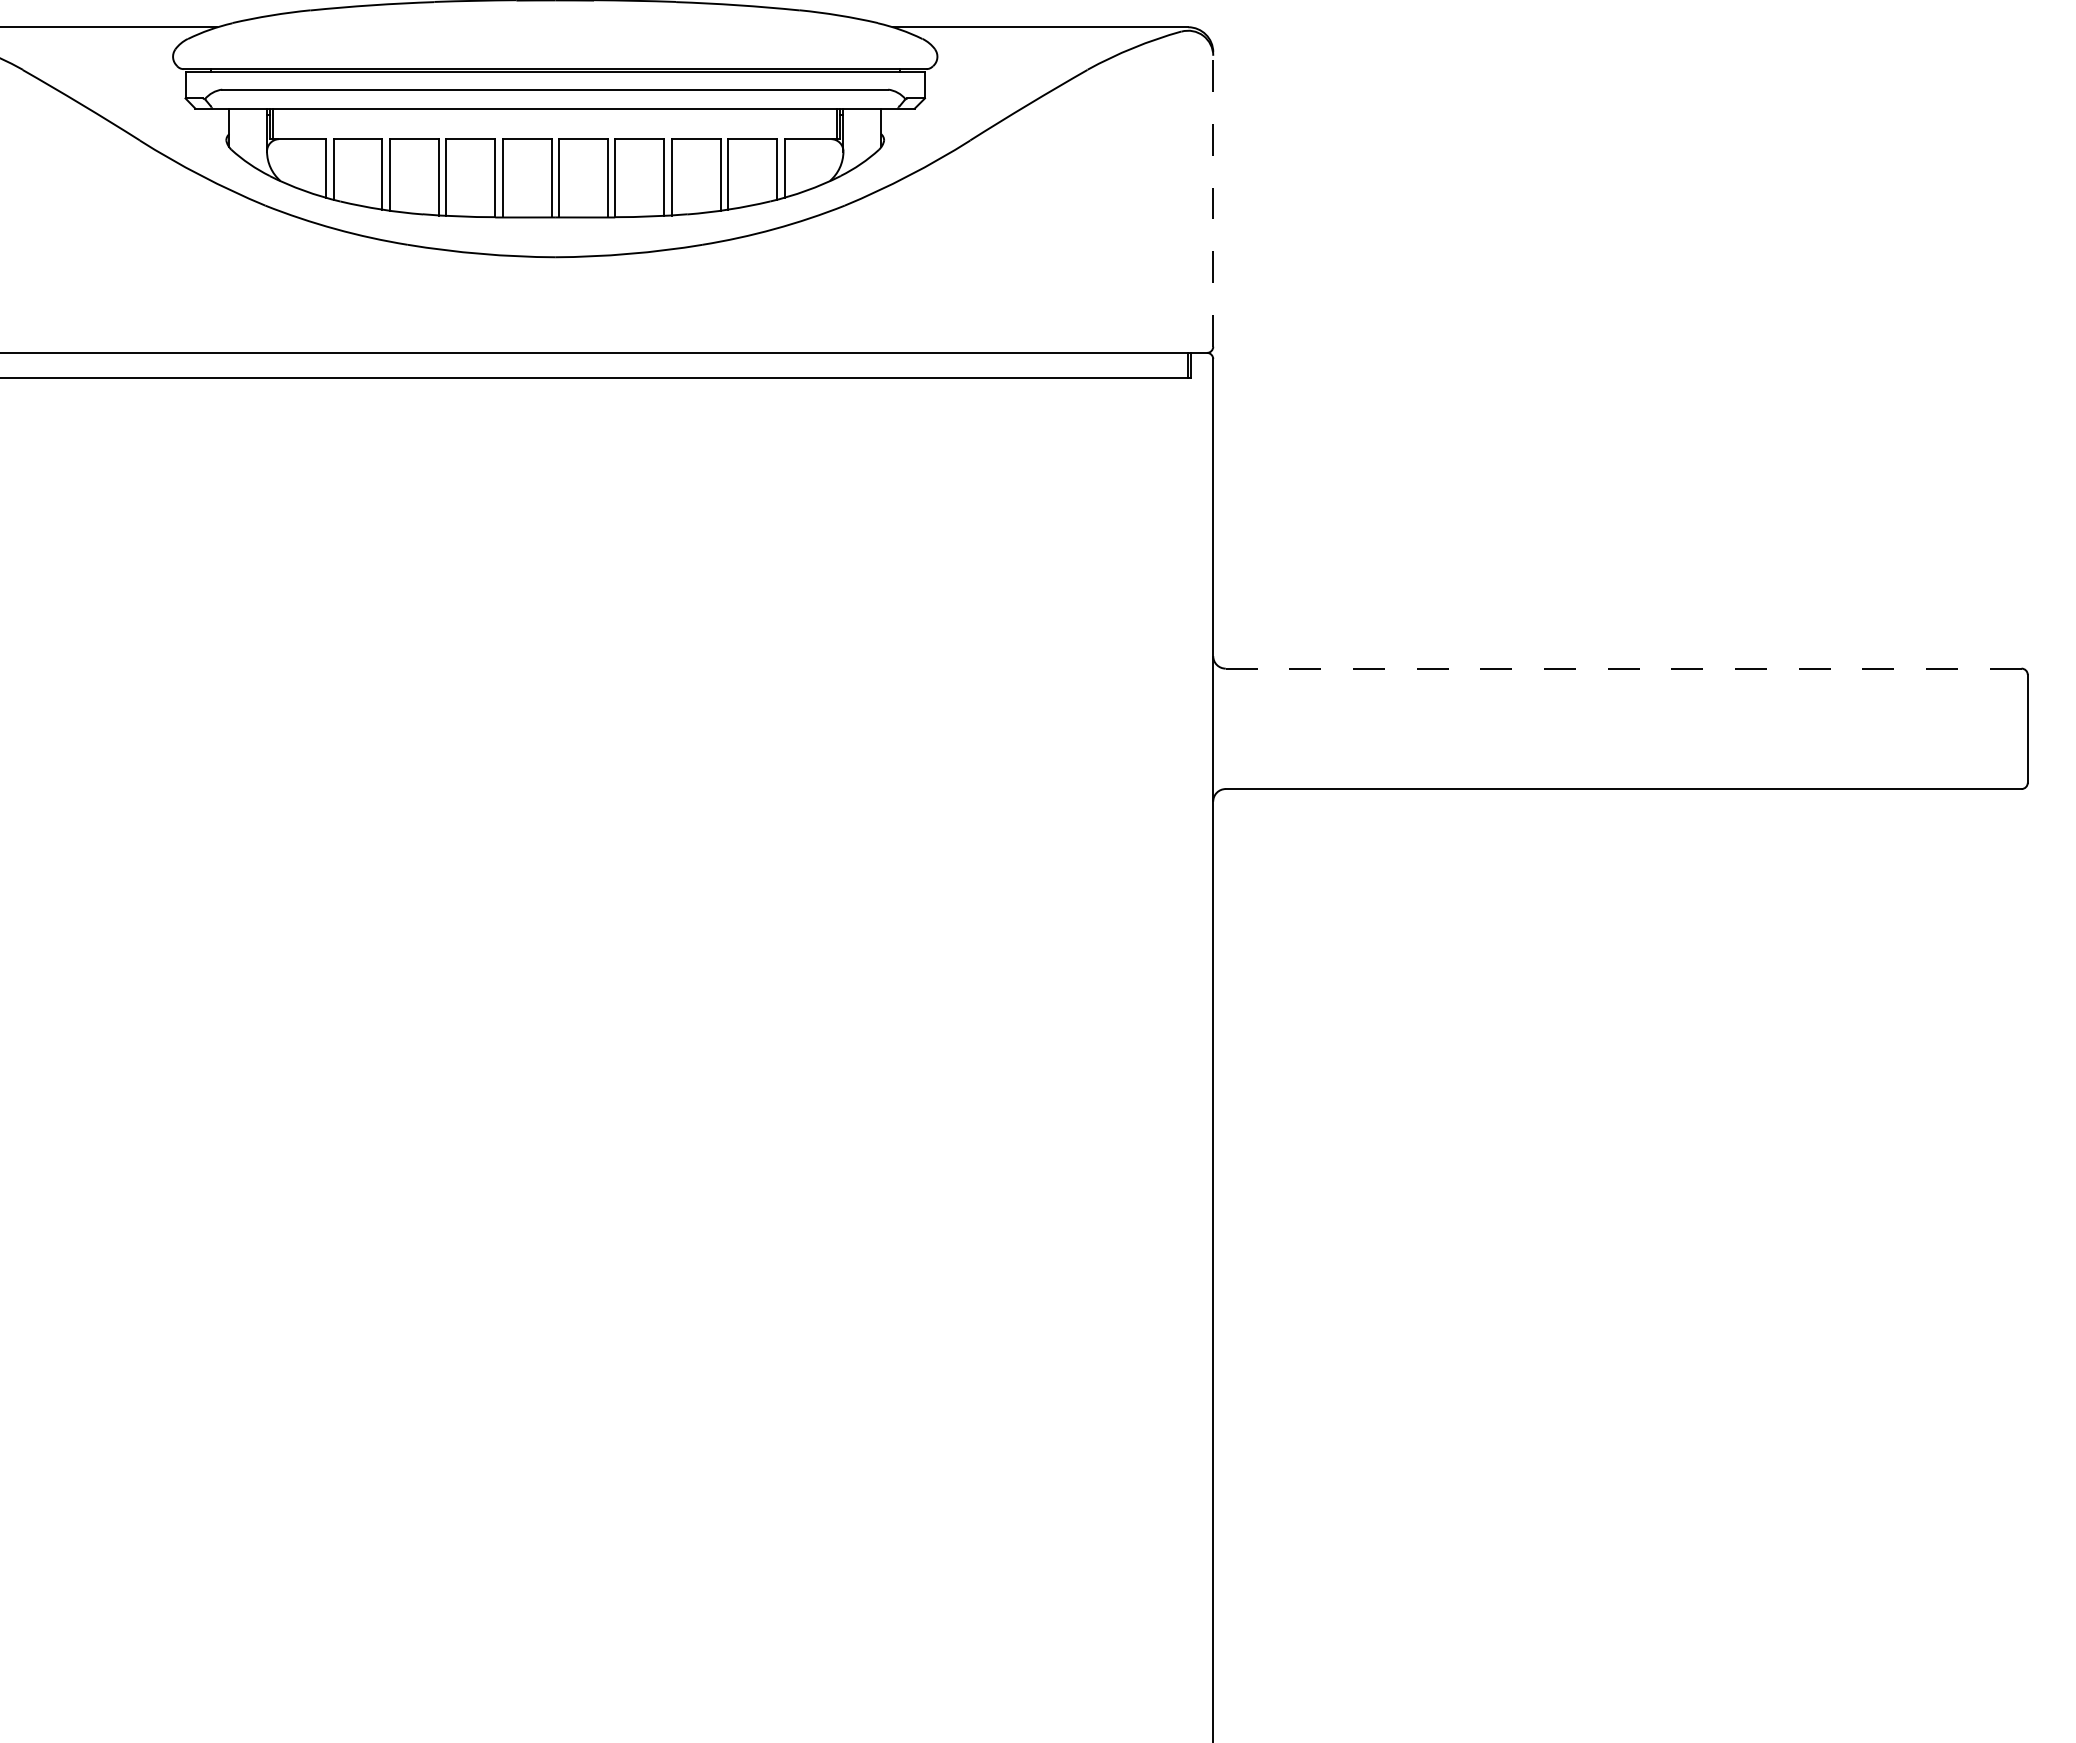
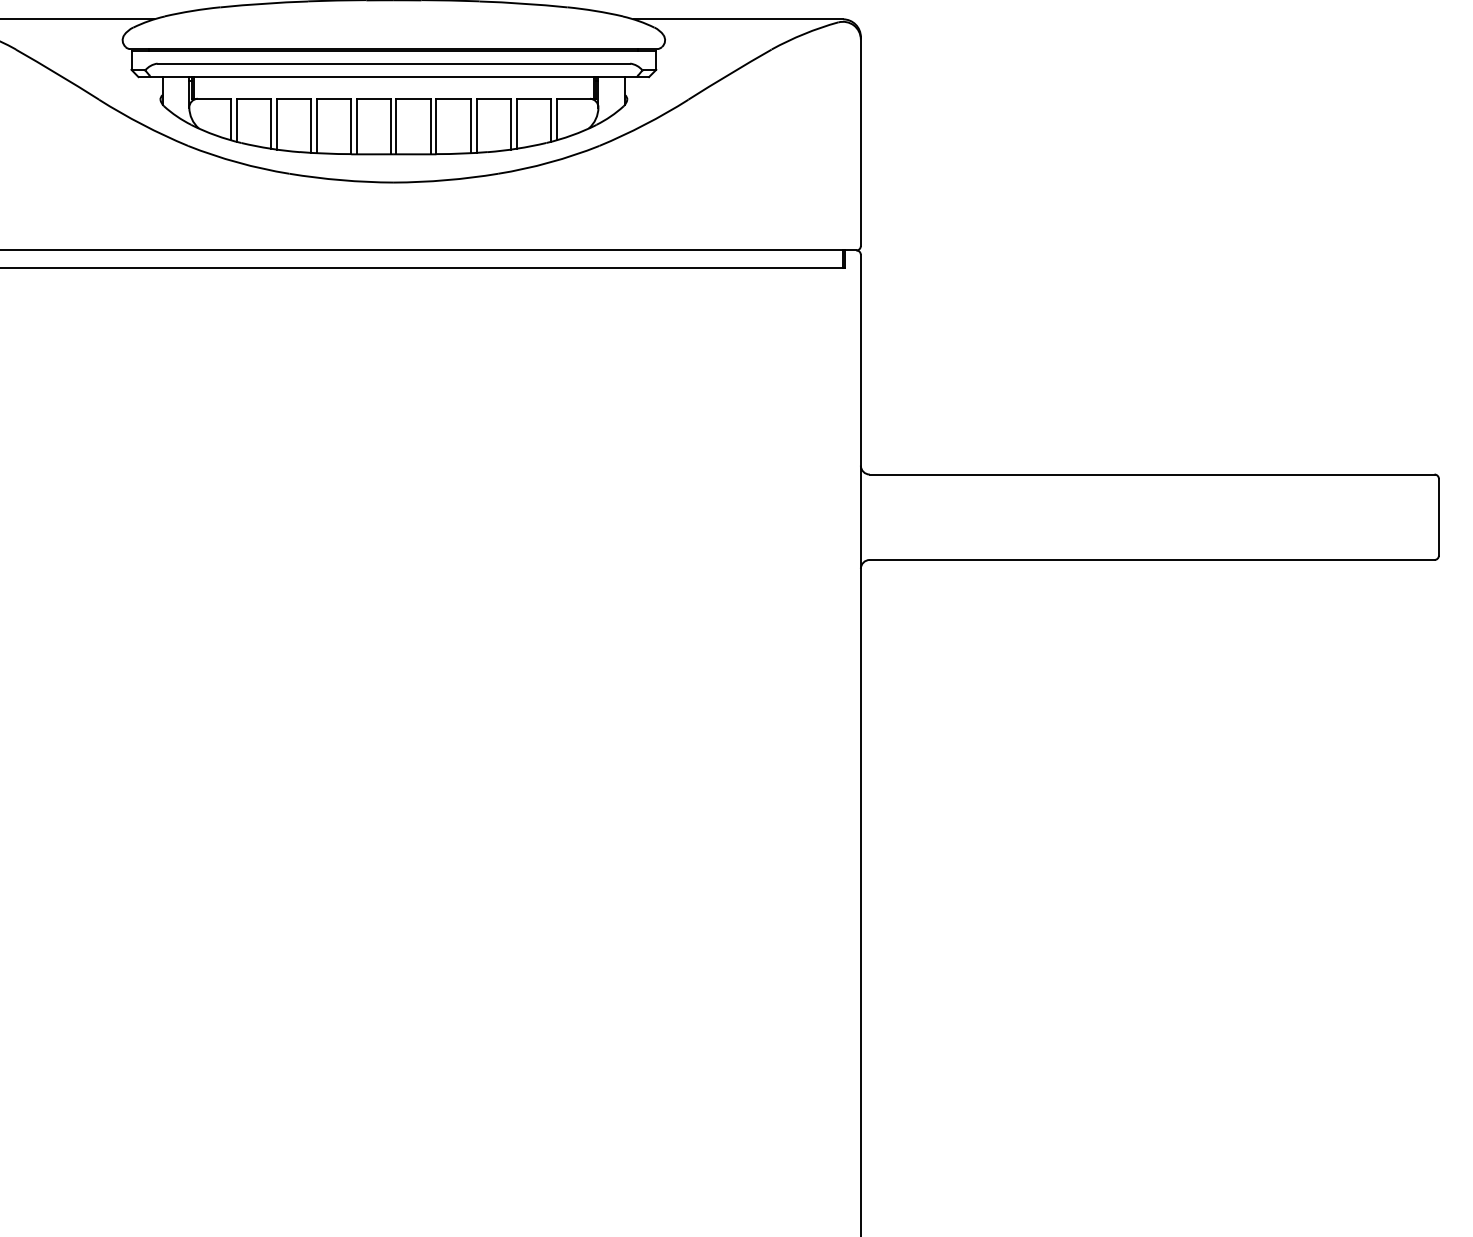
line: (1213, 199) -> (861, 141), dashed -> solid
line: (1623, 668) -> (1152, 474), dashed -> solid

